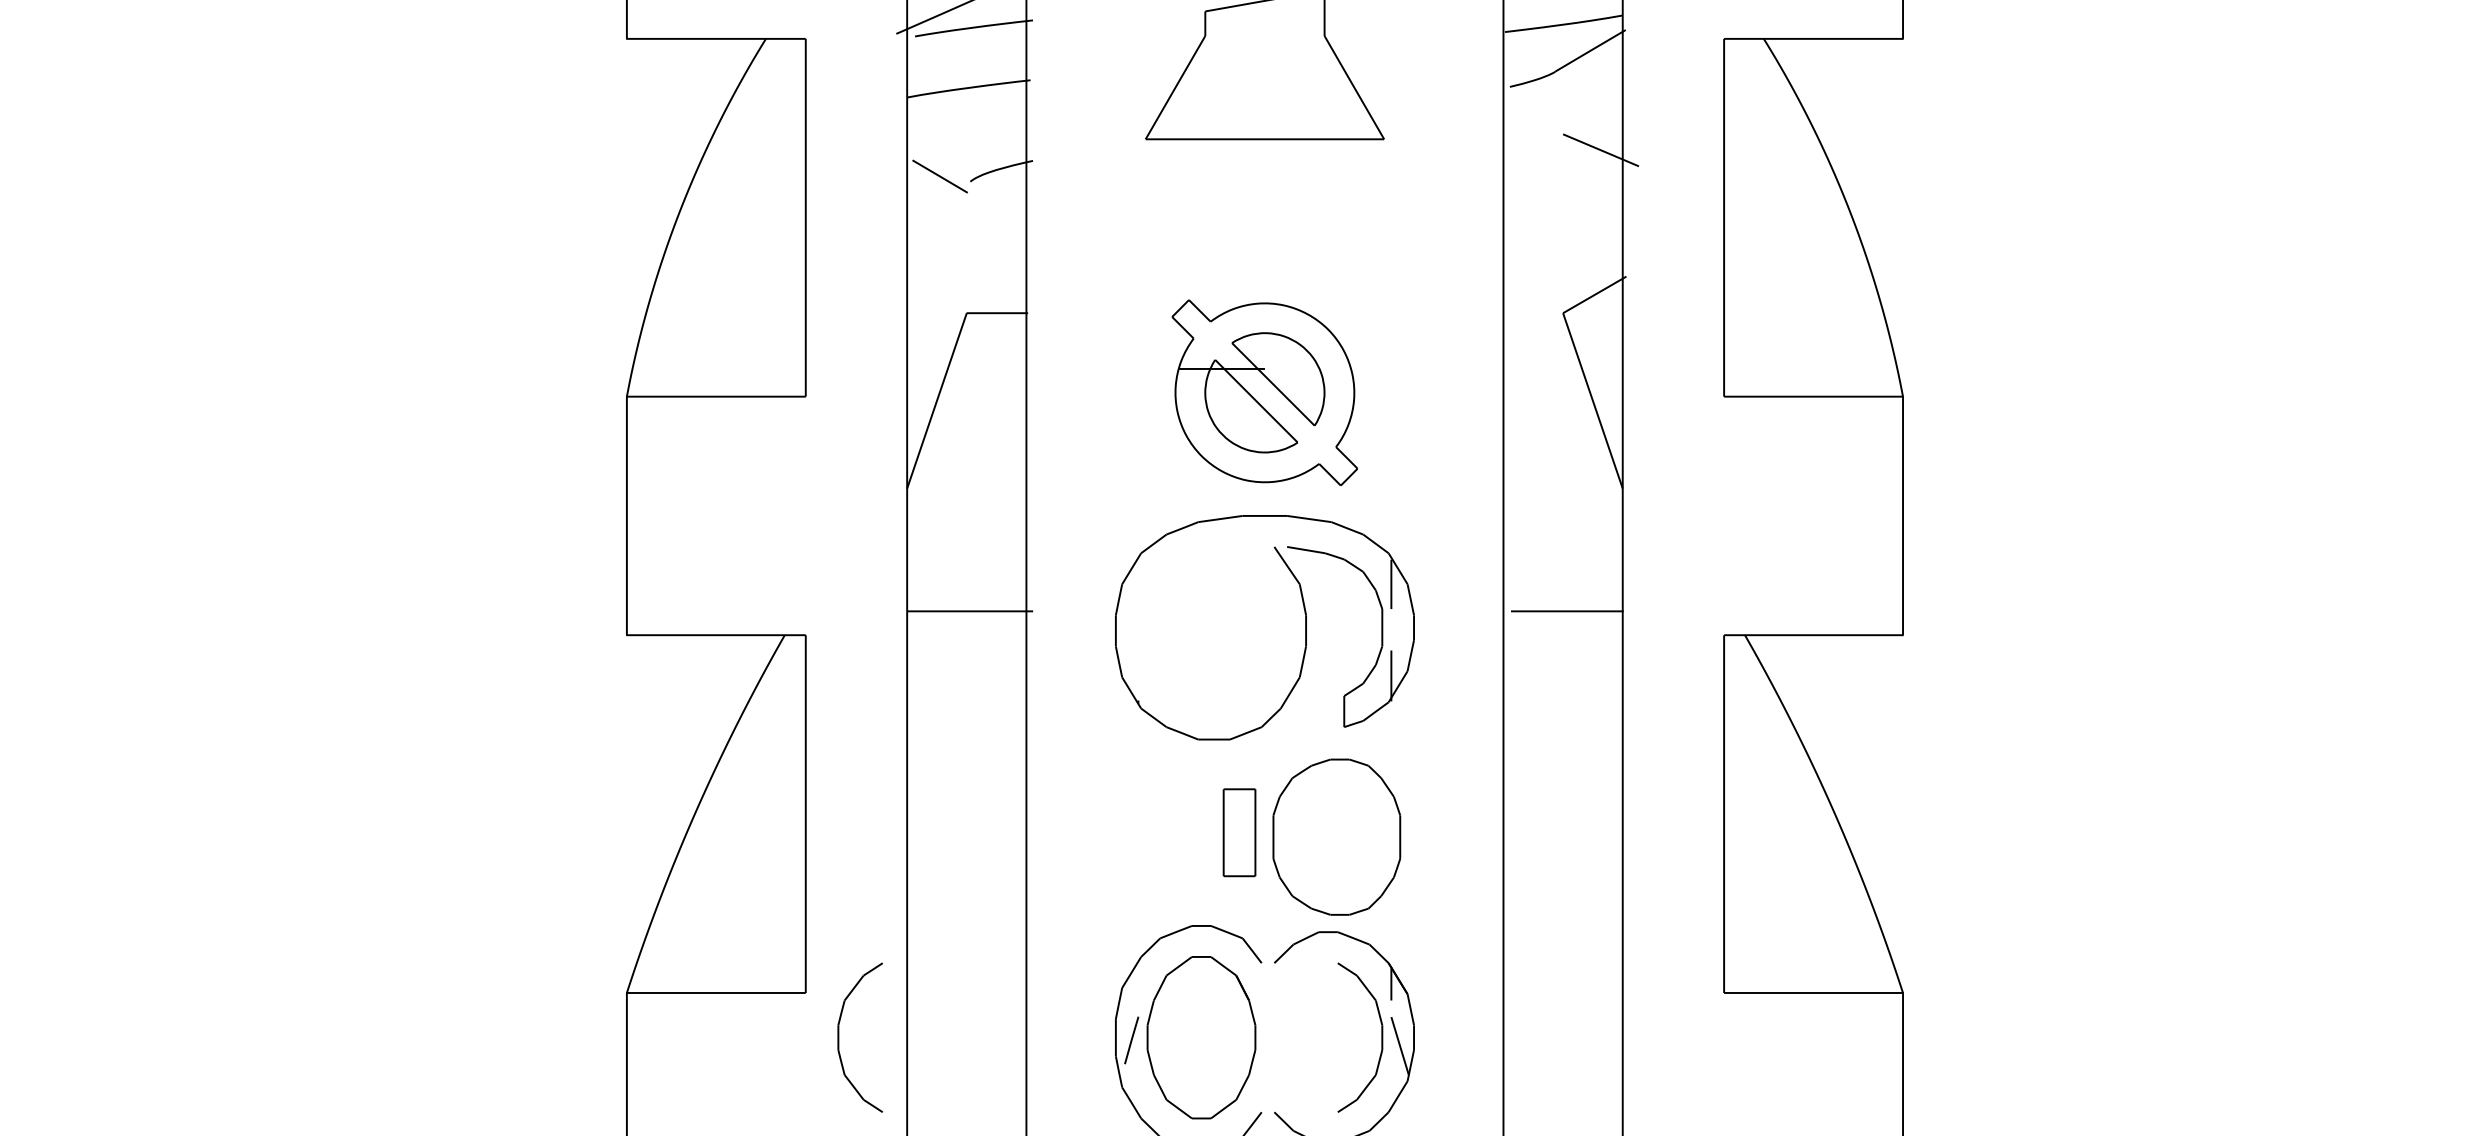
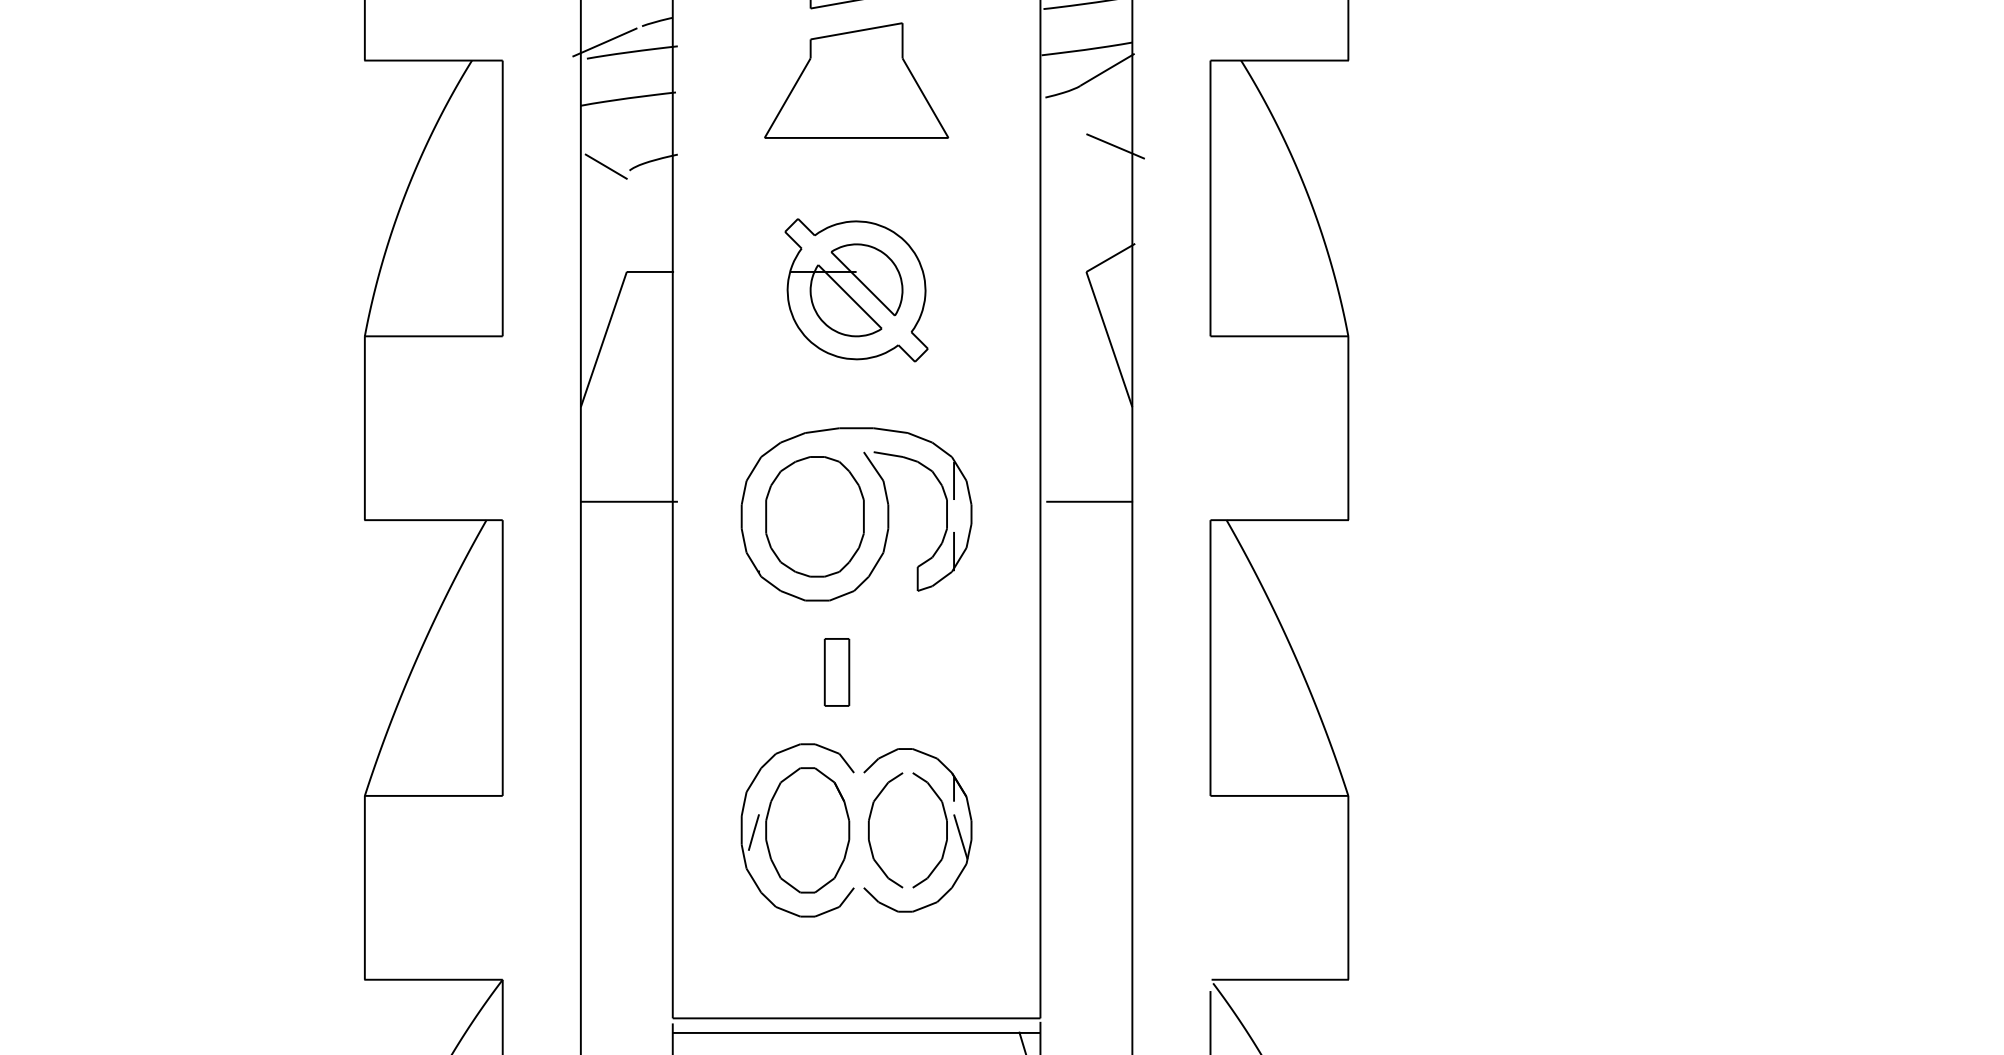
part: (1264, 393) -> (856, 290), moved
part: (1336, 836) -> (814, 516), moved
part: (839, 1037) -> (869, 830), moved

